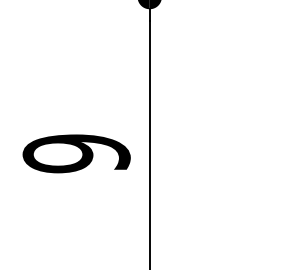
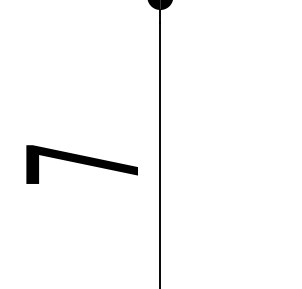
text: (76, 153) -> (82, 164), 9 -> 7

